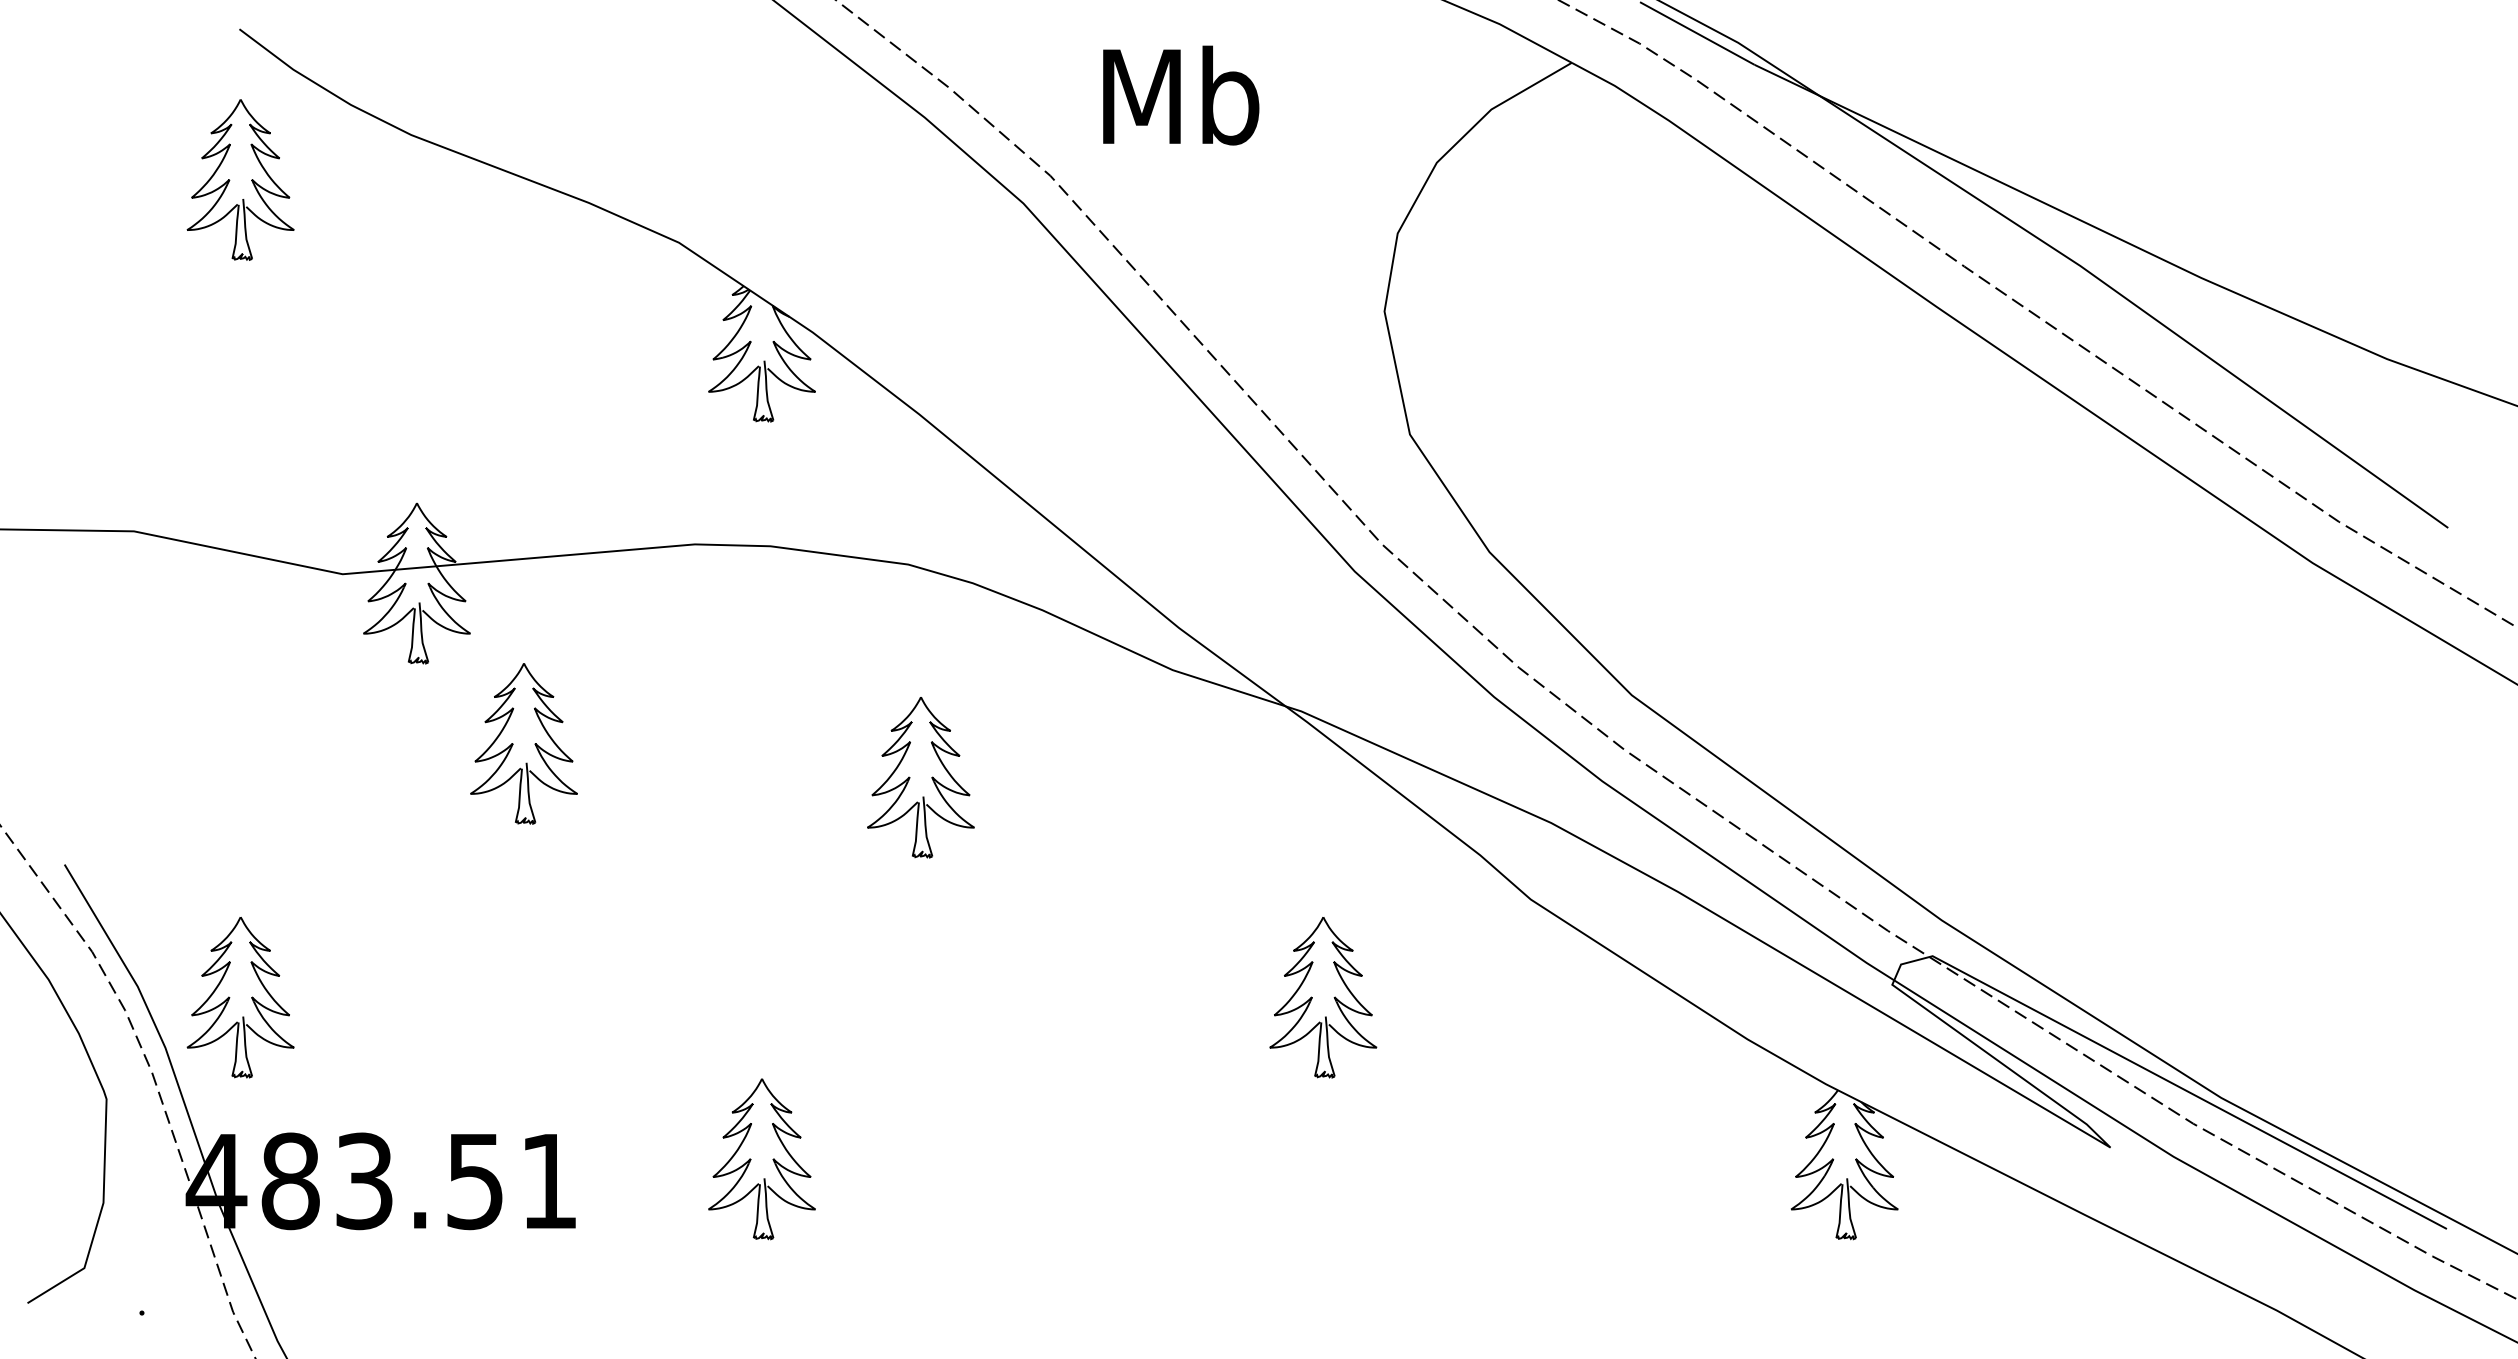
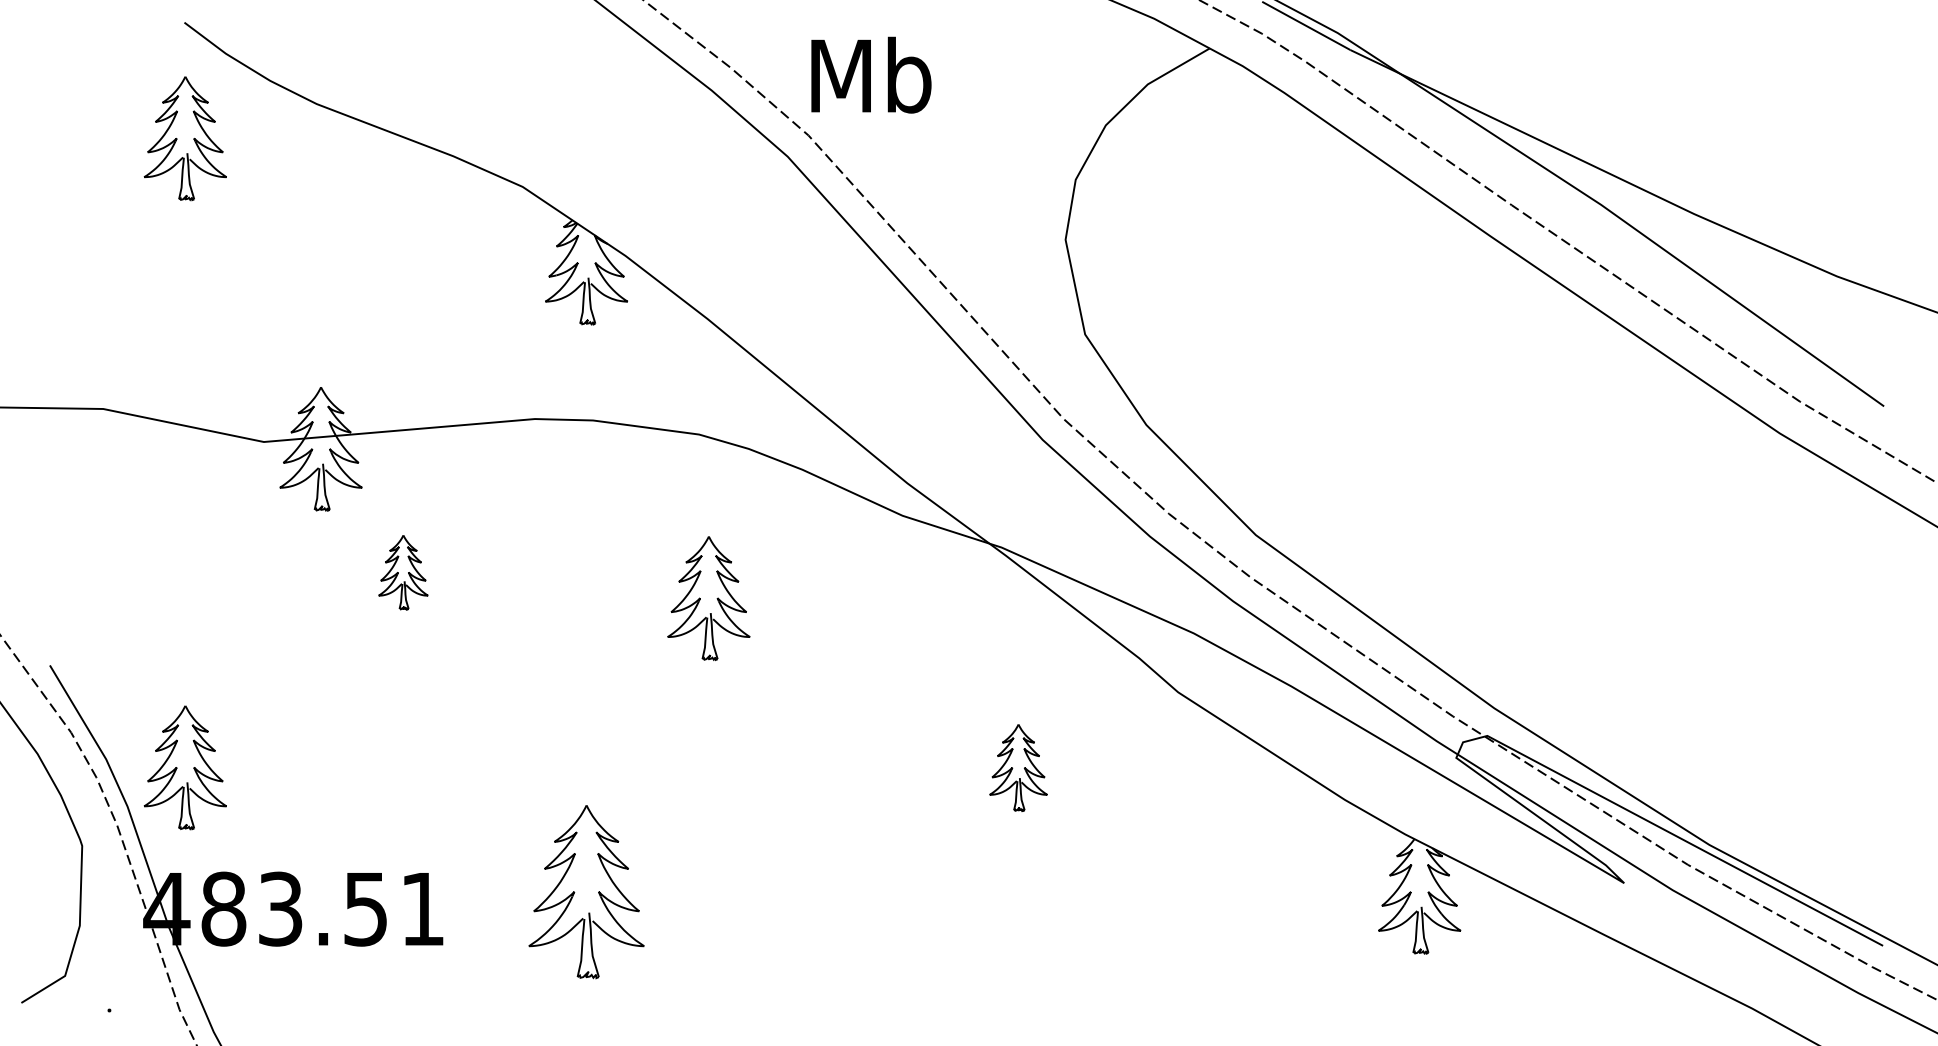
text: (1181, 95) -> (871, 75), moved
part: (523, 743) -> (403, 572), size x0.6
part: (1323, 997) -> (1018, 767), size x0.7
part: (761, 1159) -> (586, 892), size x1.4

